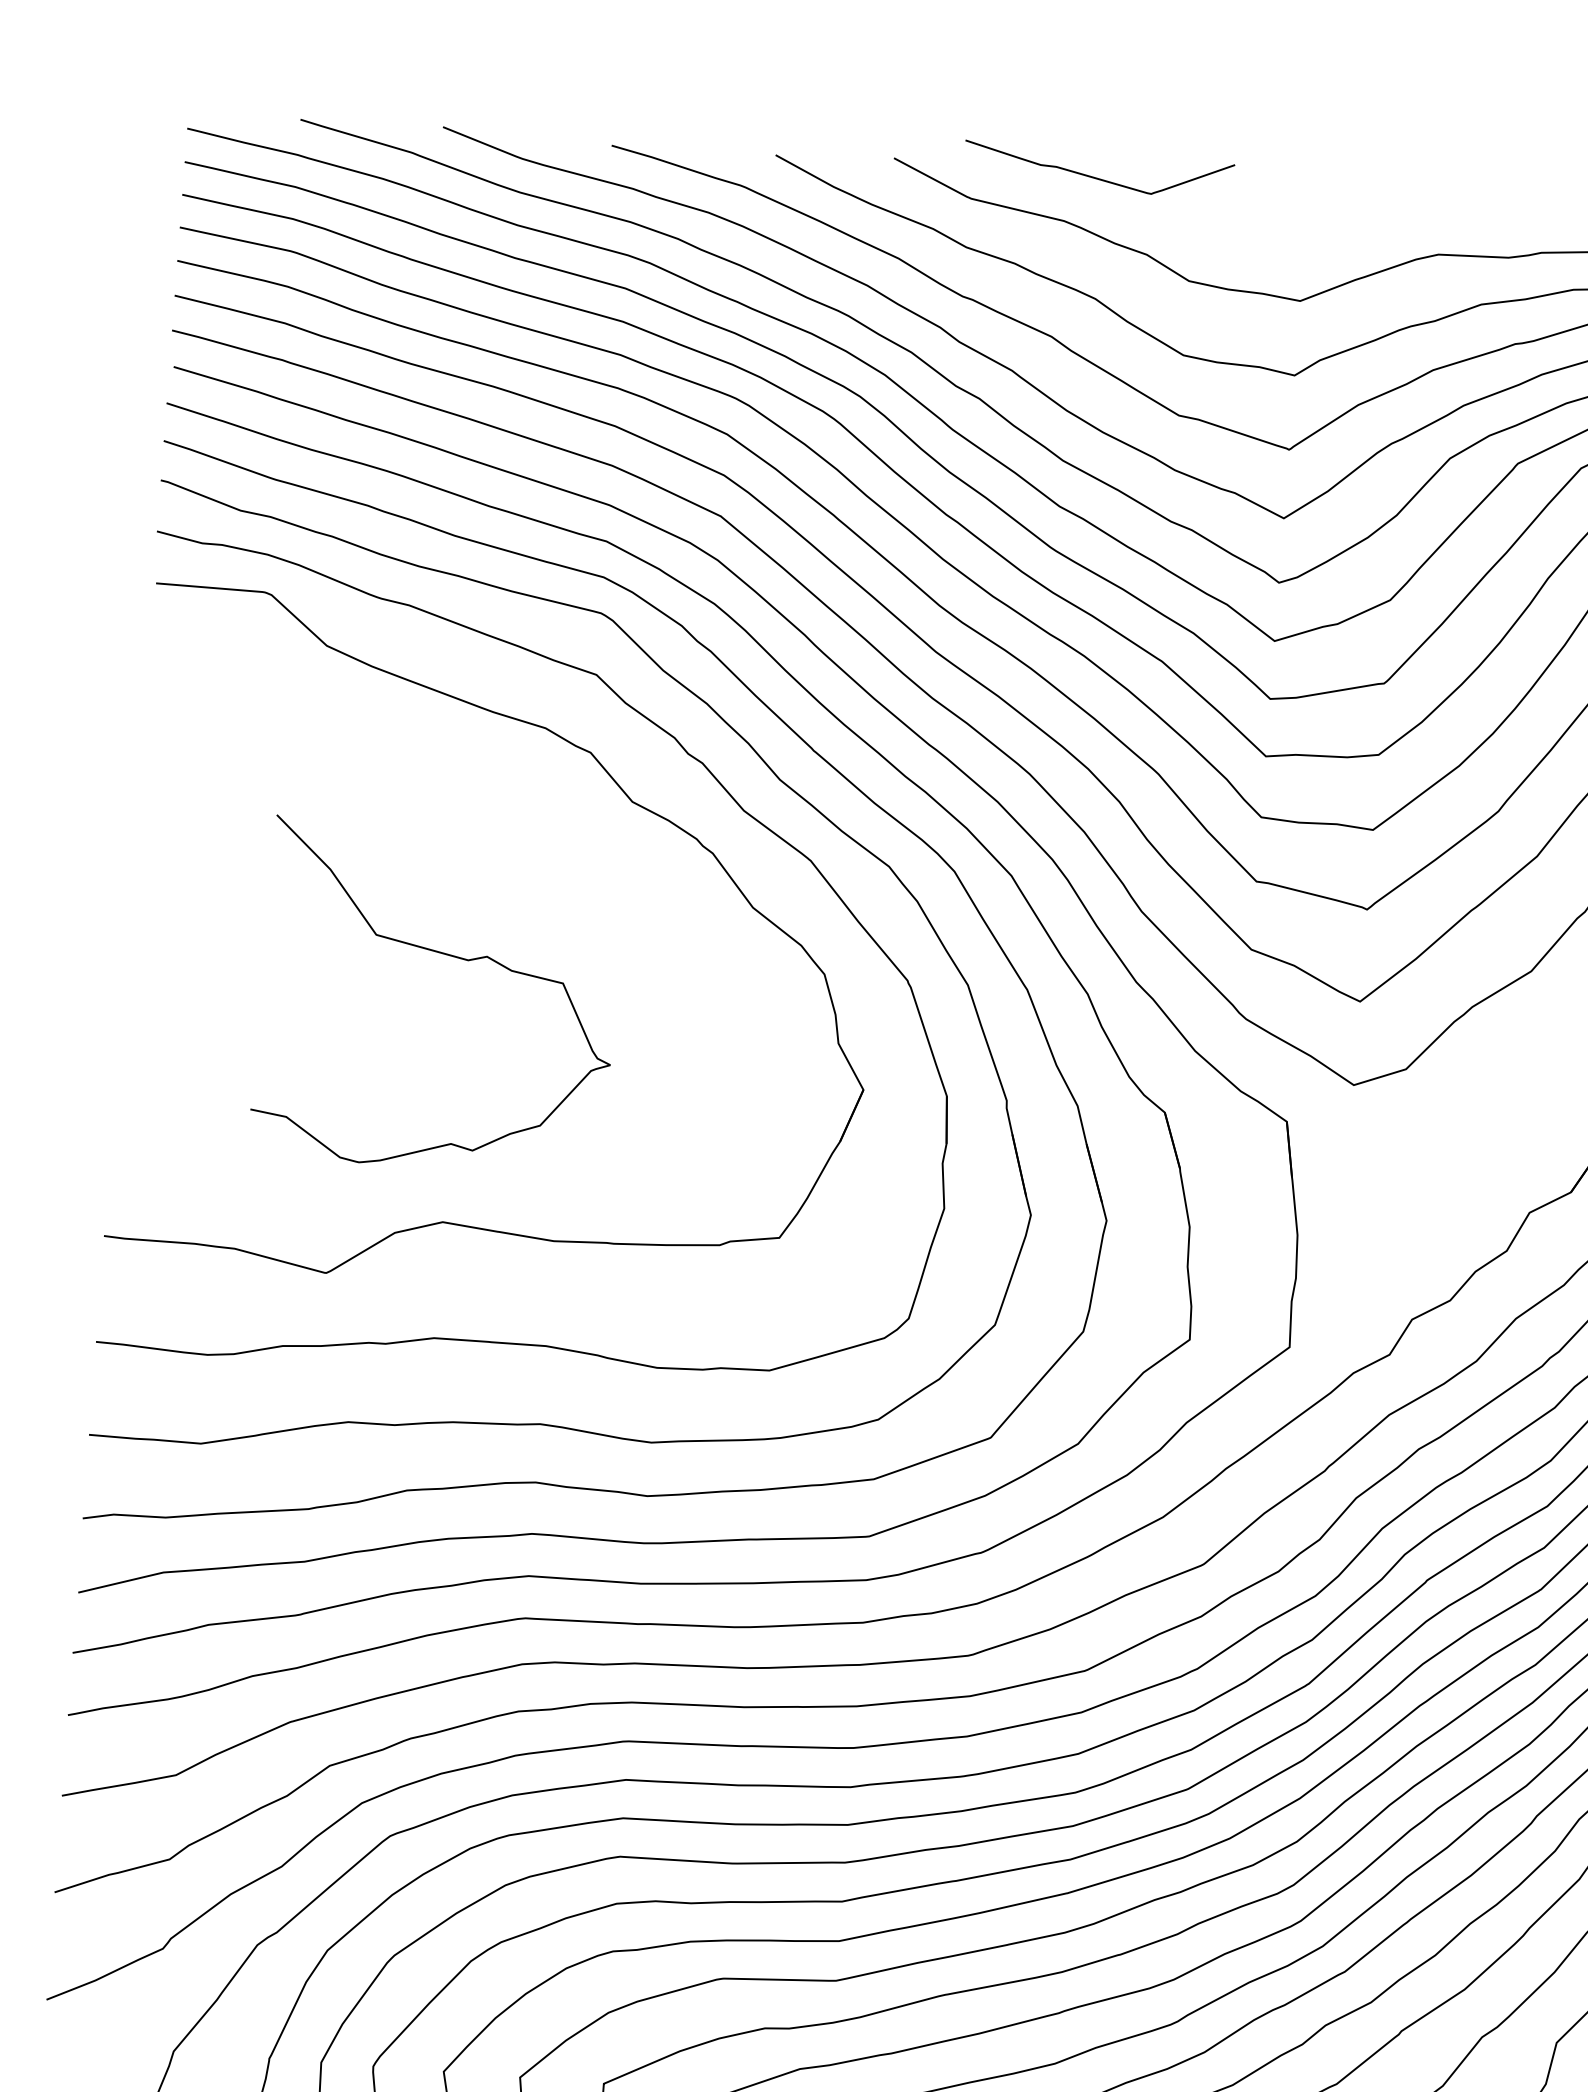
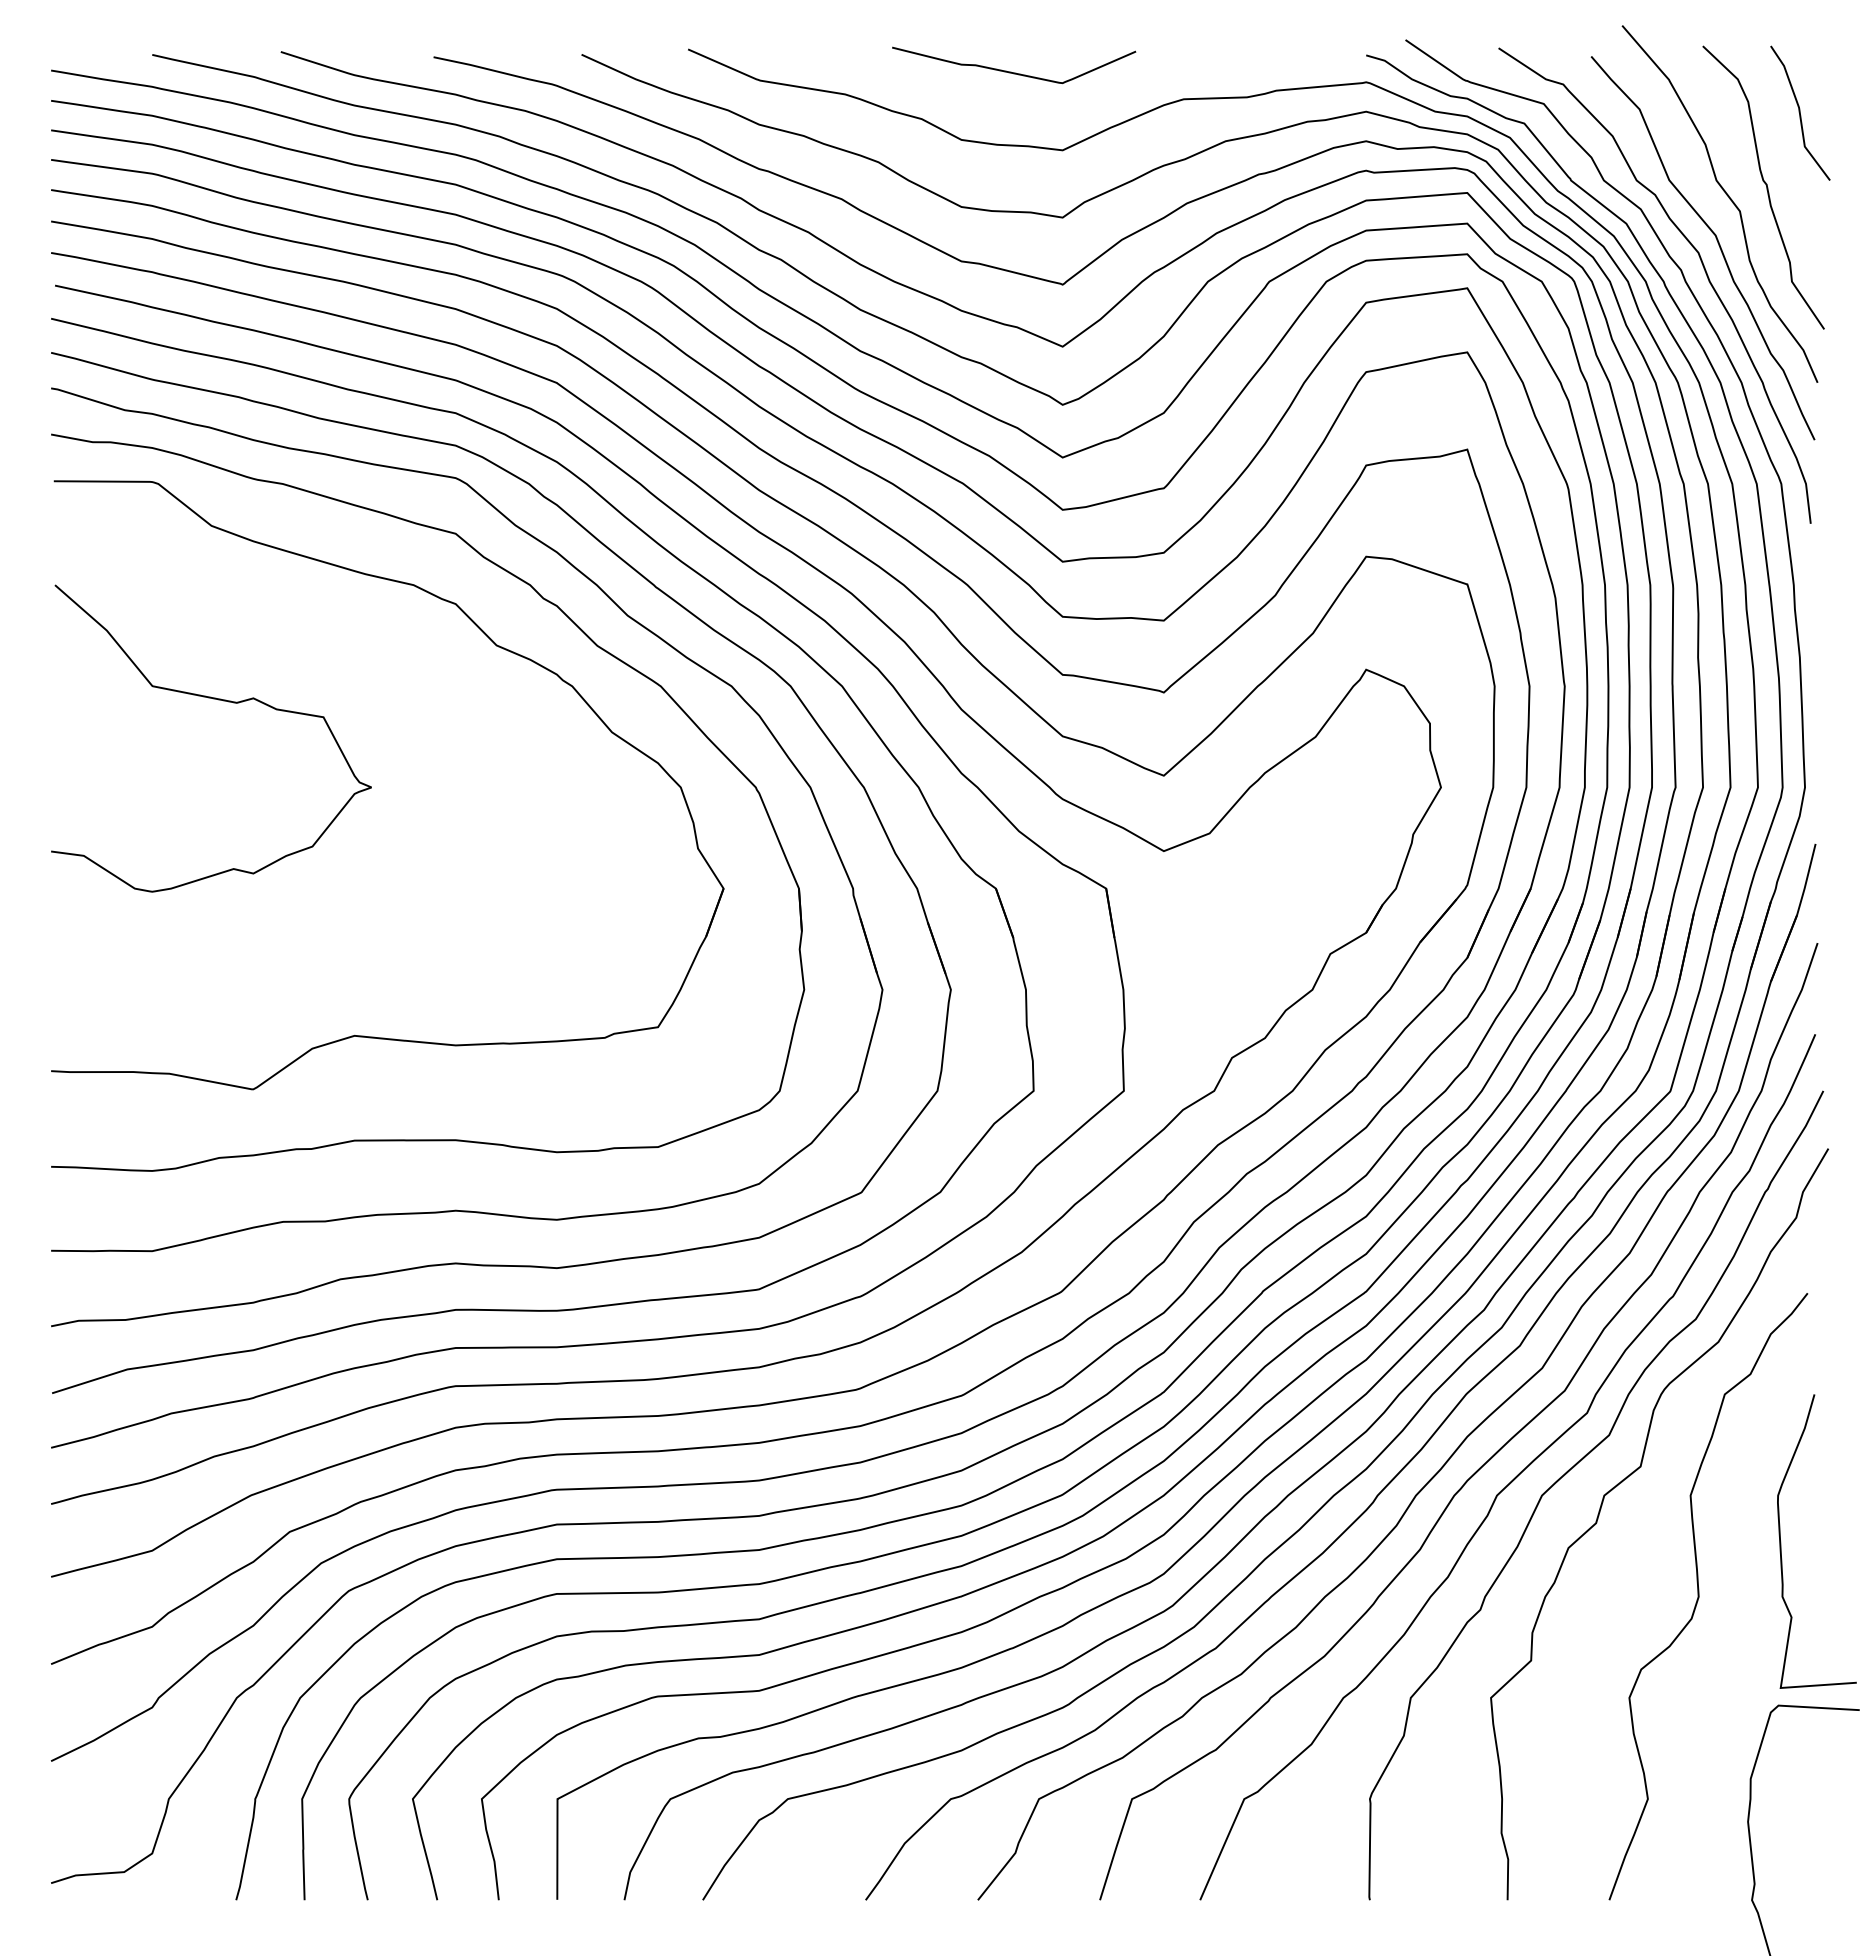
curve: (1095, 176) -> (1011, 71), moved
curve: (448, 956) -> (218, 700), moved

